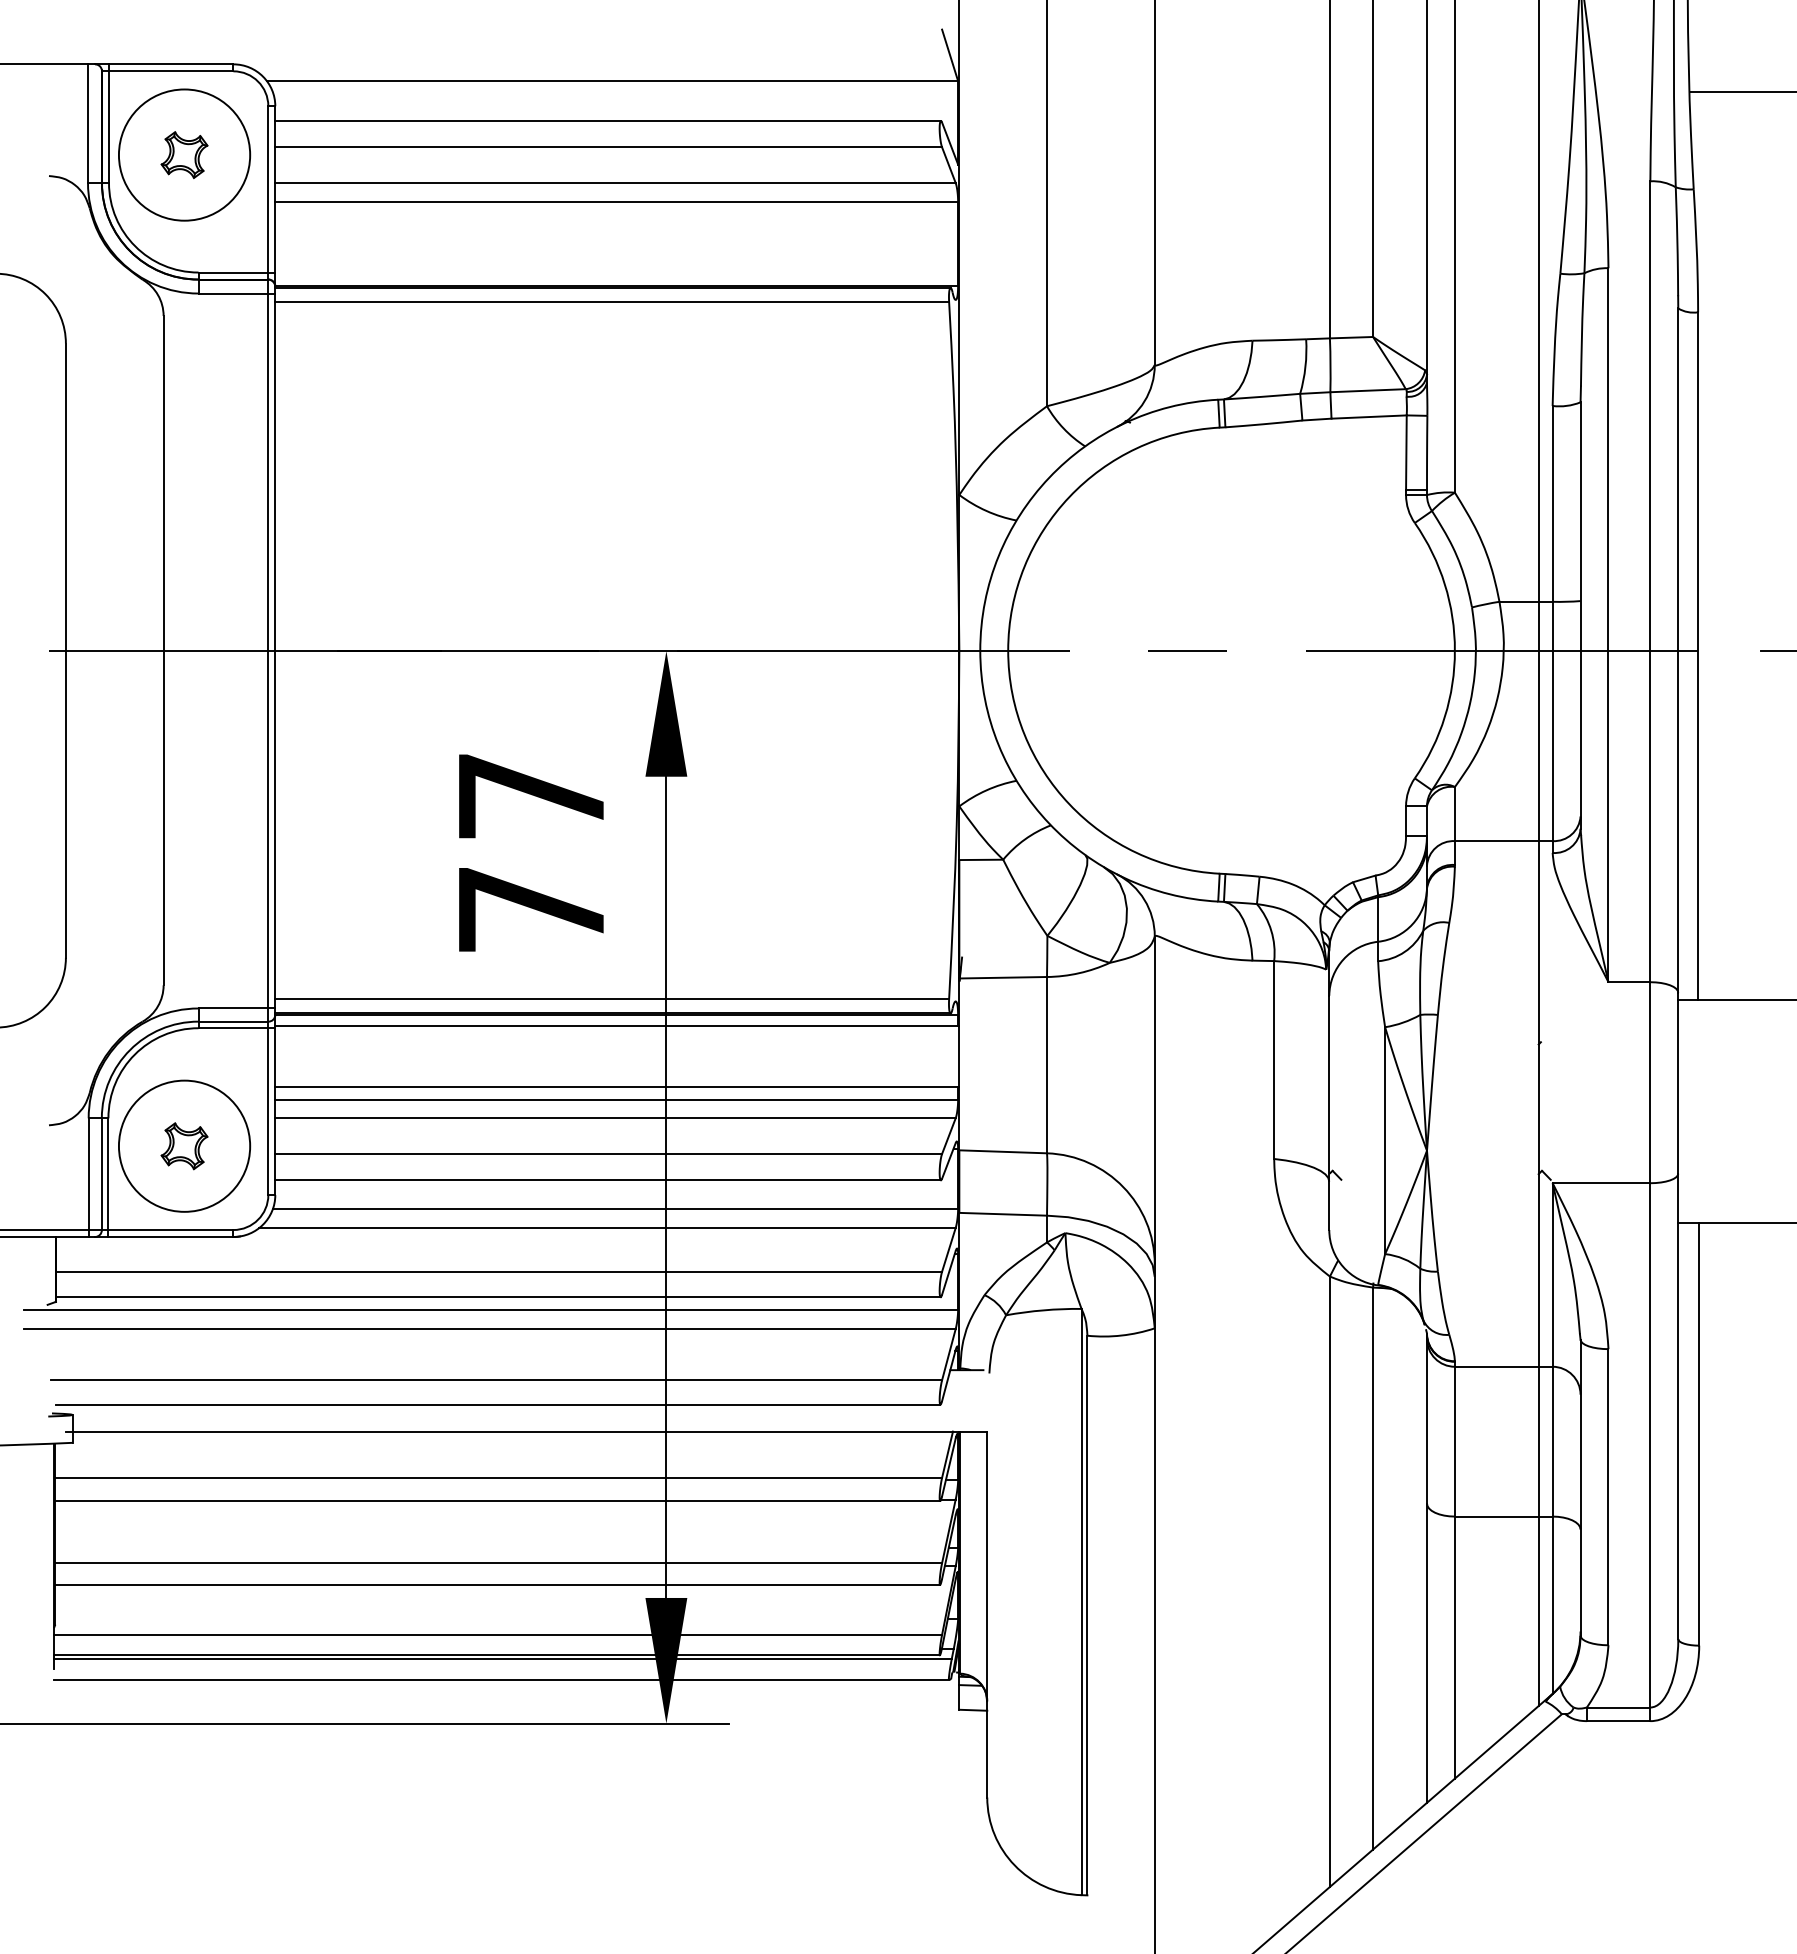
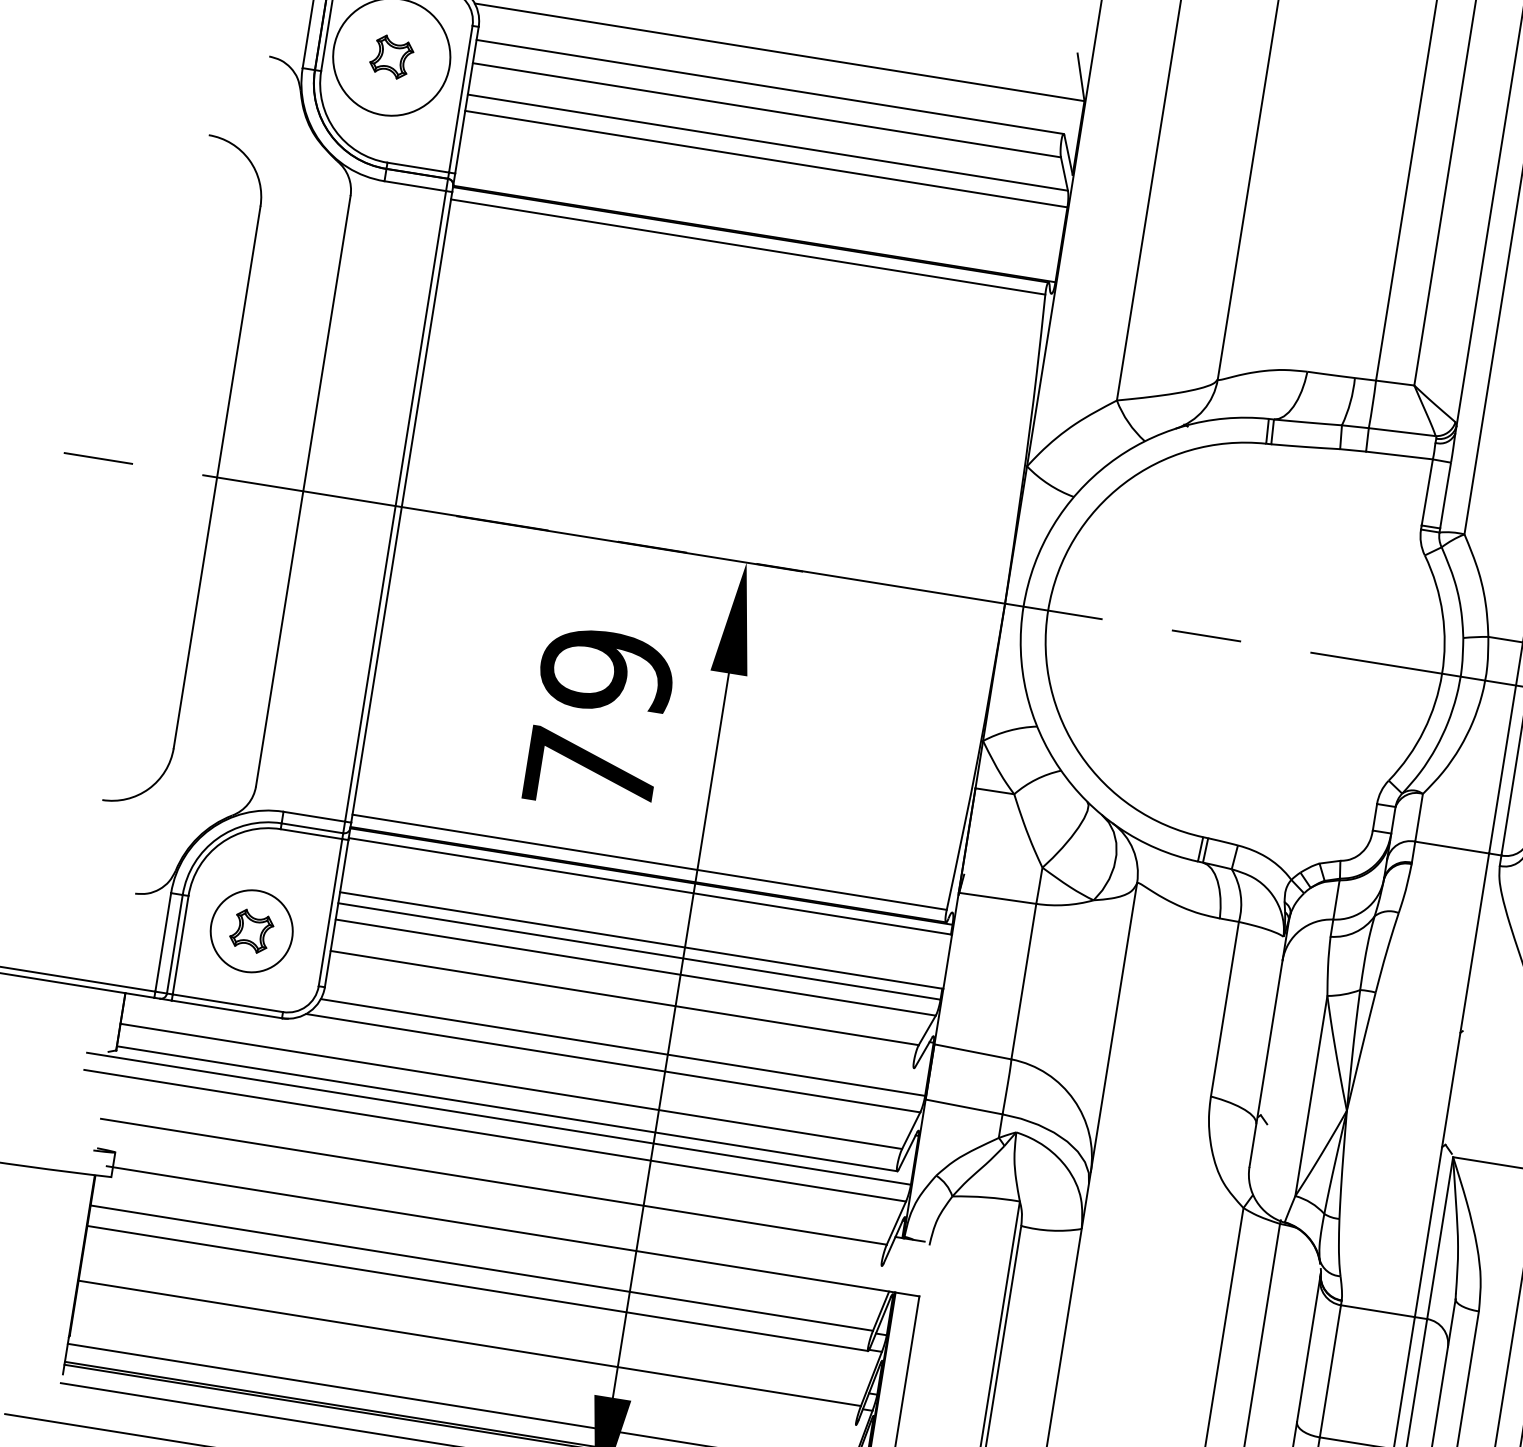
text: (531, 796) -> (607, 671), 77 -> 79
circle: (184, 1145) -> (251, 930), size x0.7
line: (607, 1180) -> (619, 1021), removed
line: (498, 1404) -> (492, 1203), removed
line: (497, 1585) -> (465, 1362), removed

